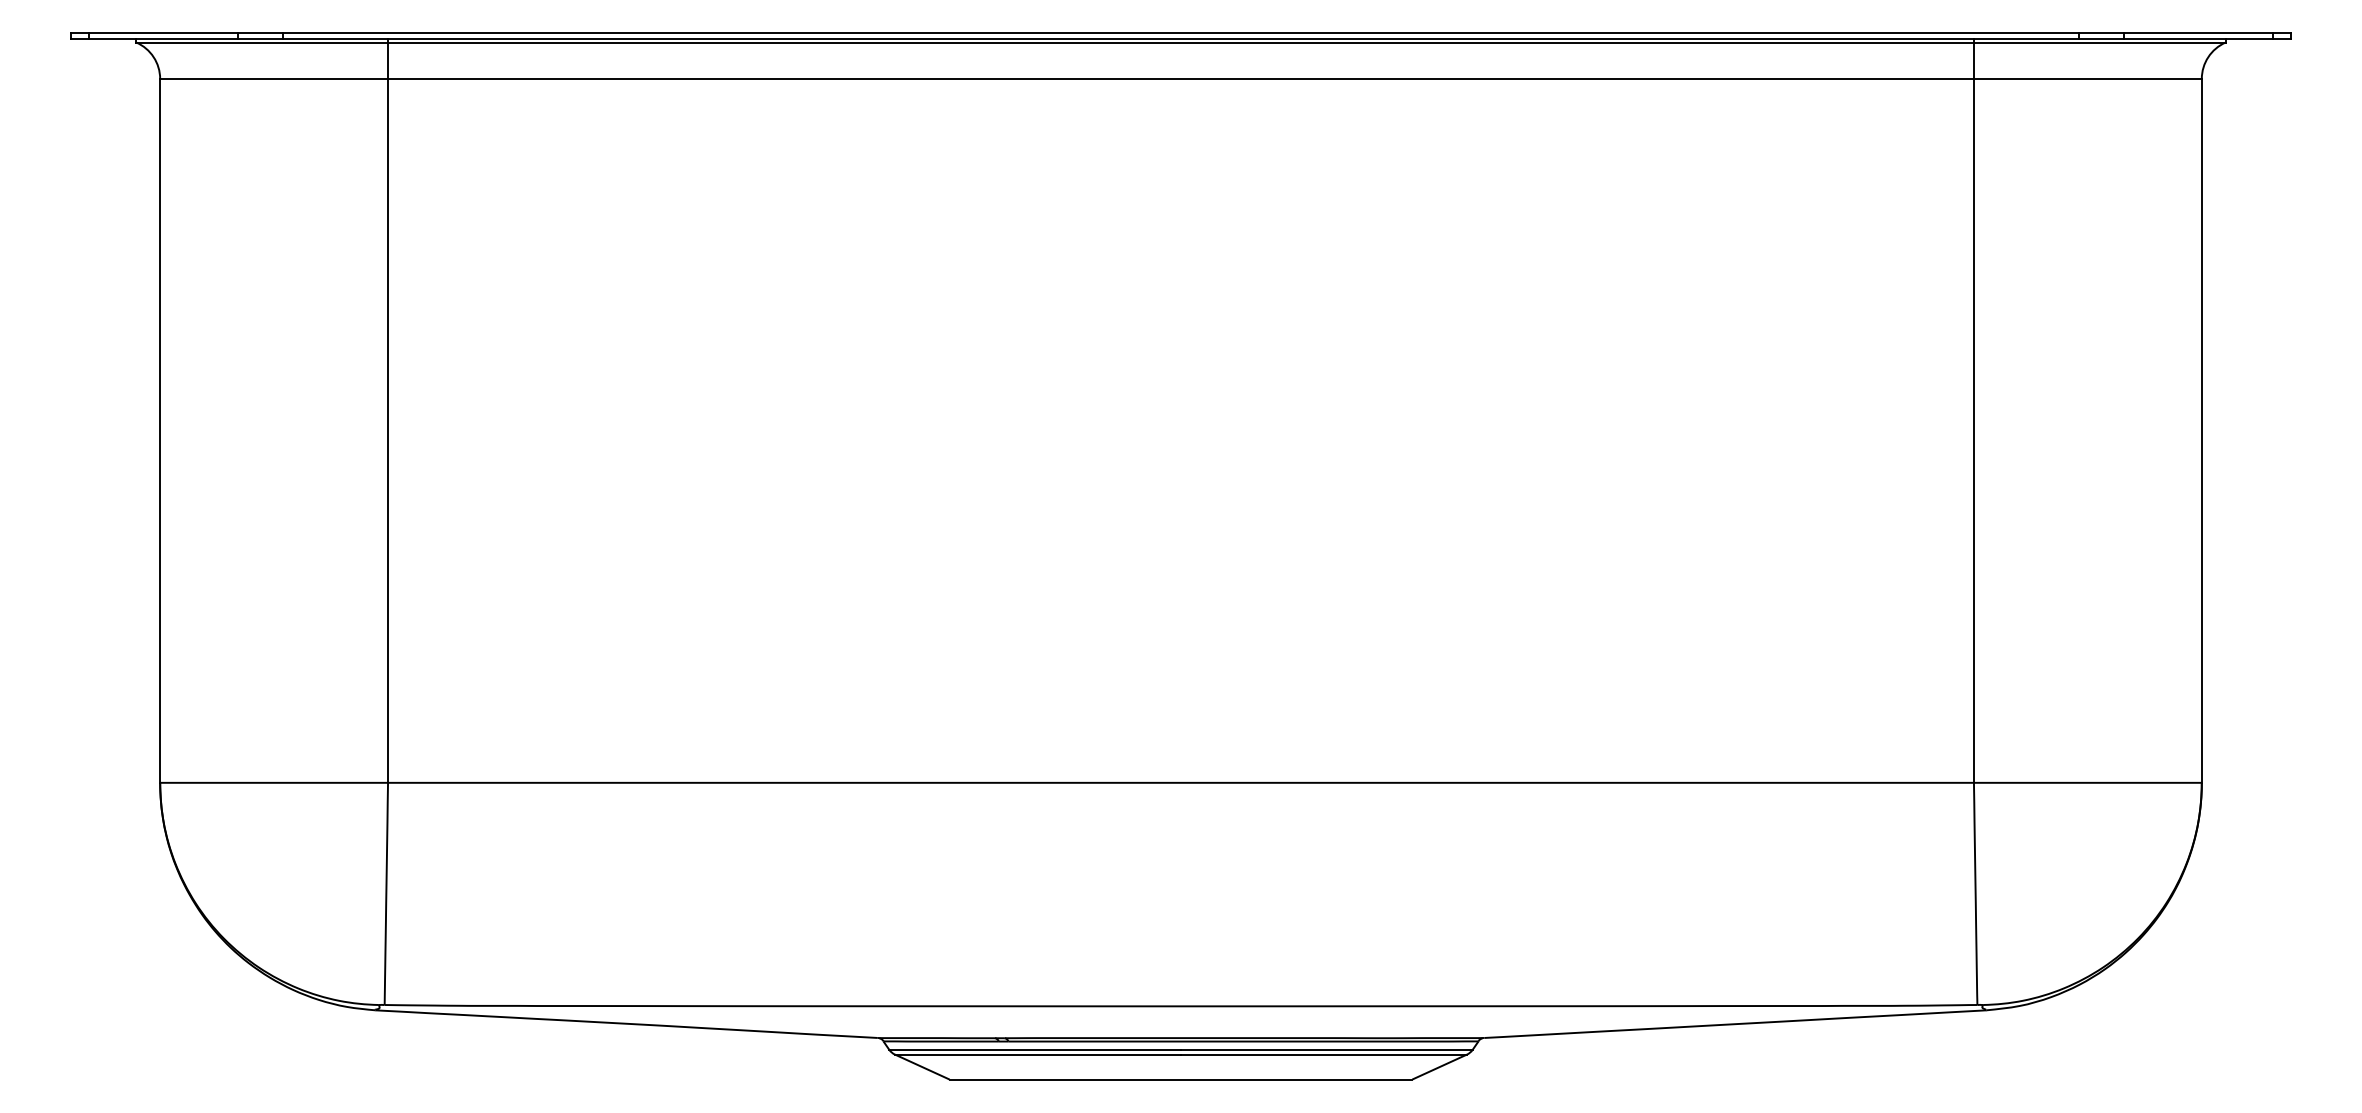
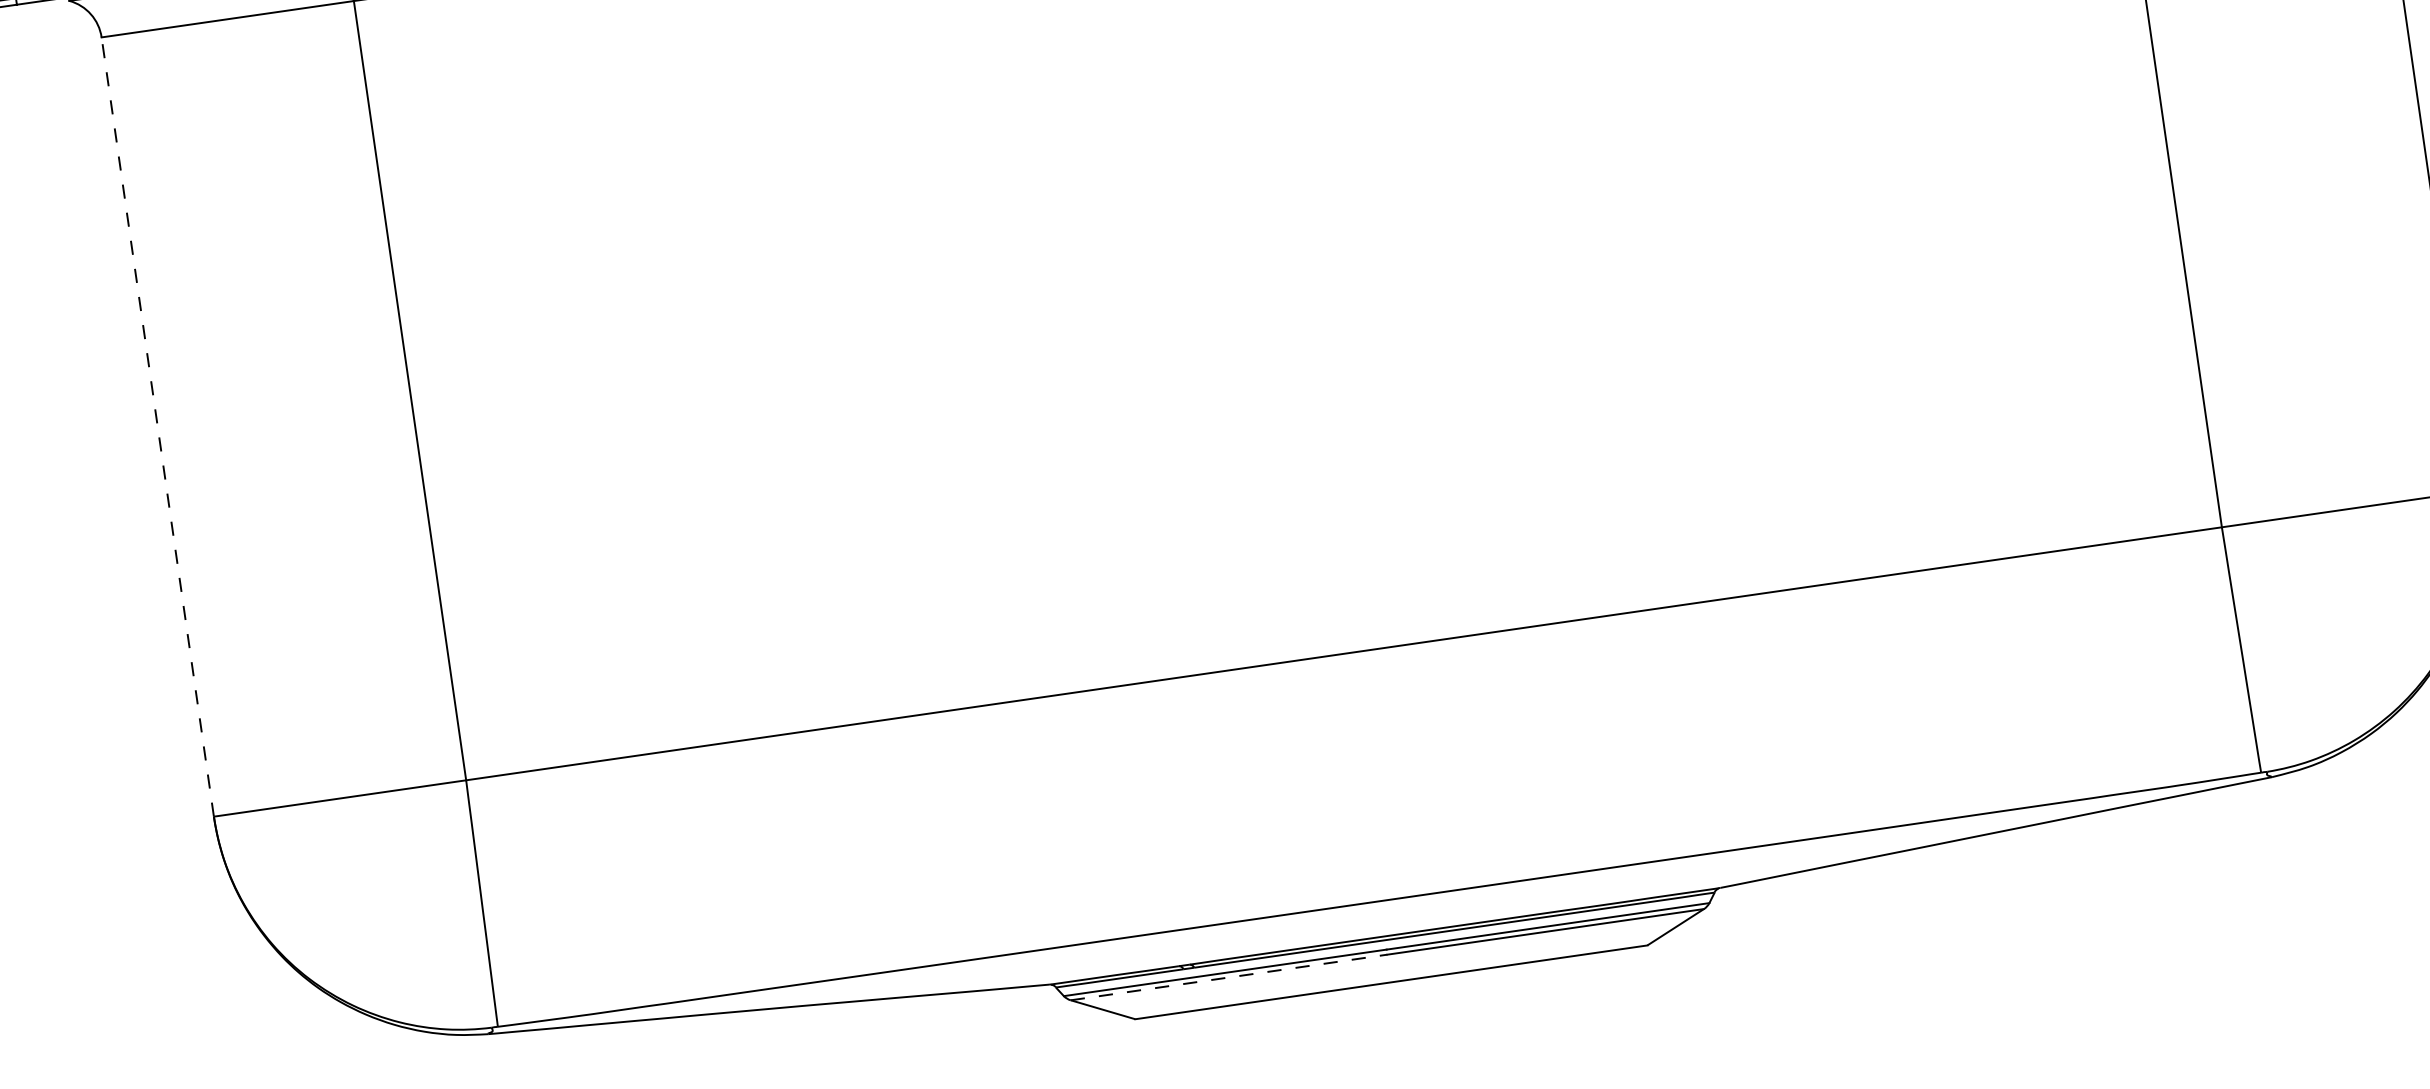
line: (160, 430) -> (158, 426), solid -> dashed
line: (1038, 1054) -> (1229, 977), solid -> dashed

